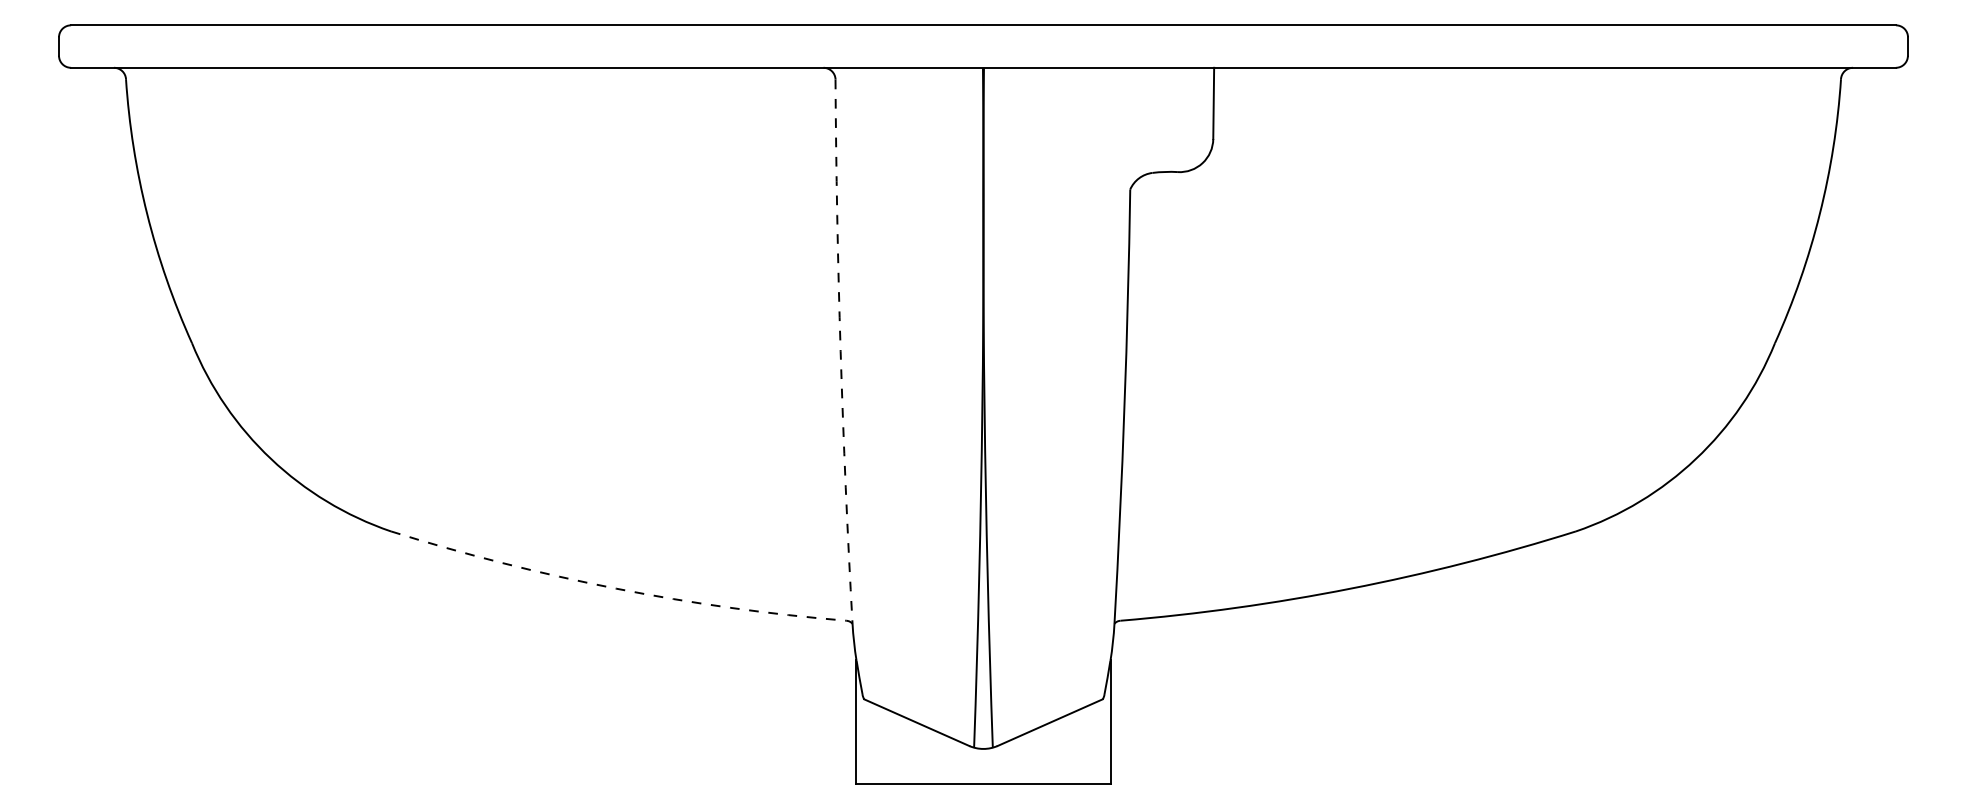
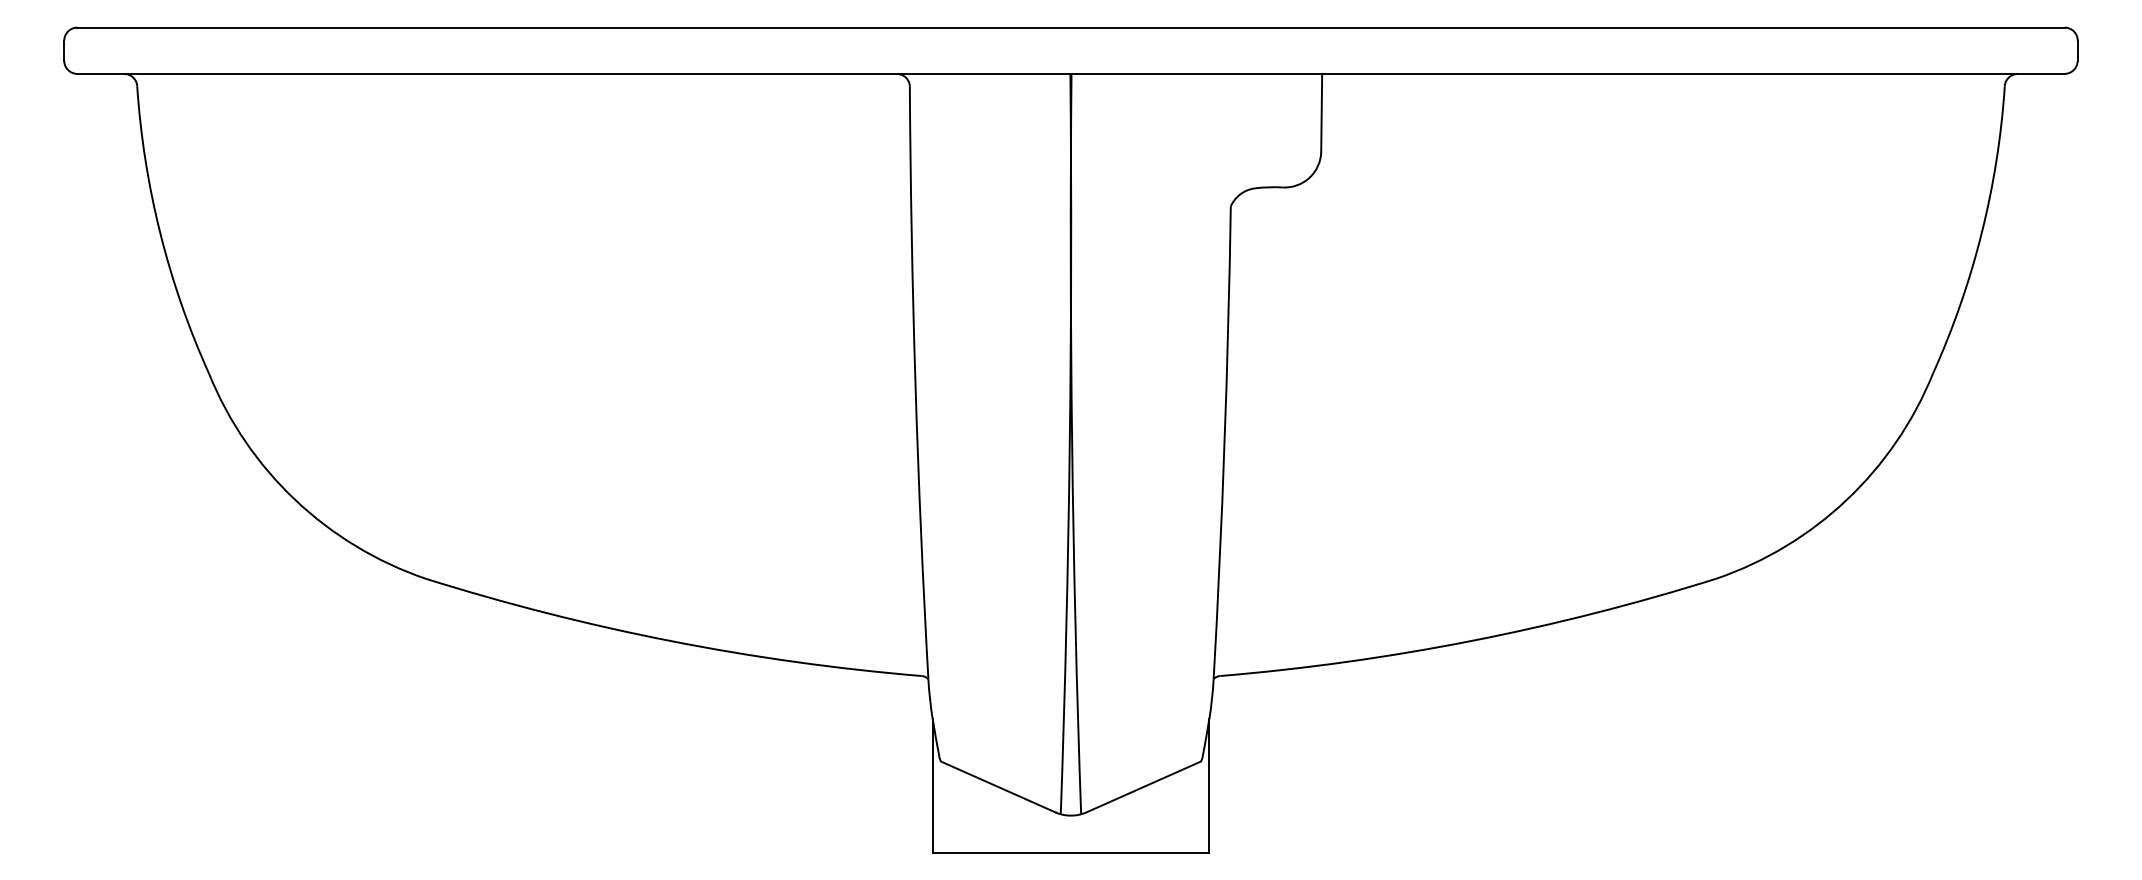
arc: (840, 352) -> (915, 383), dashed -> solid
arc: (616, 589) -> (671, 641), dashed -> solid

